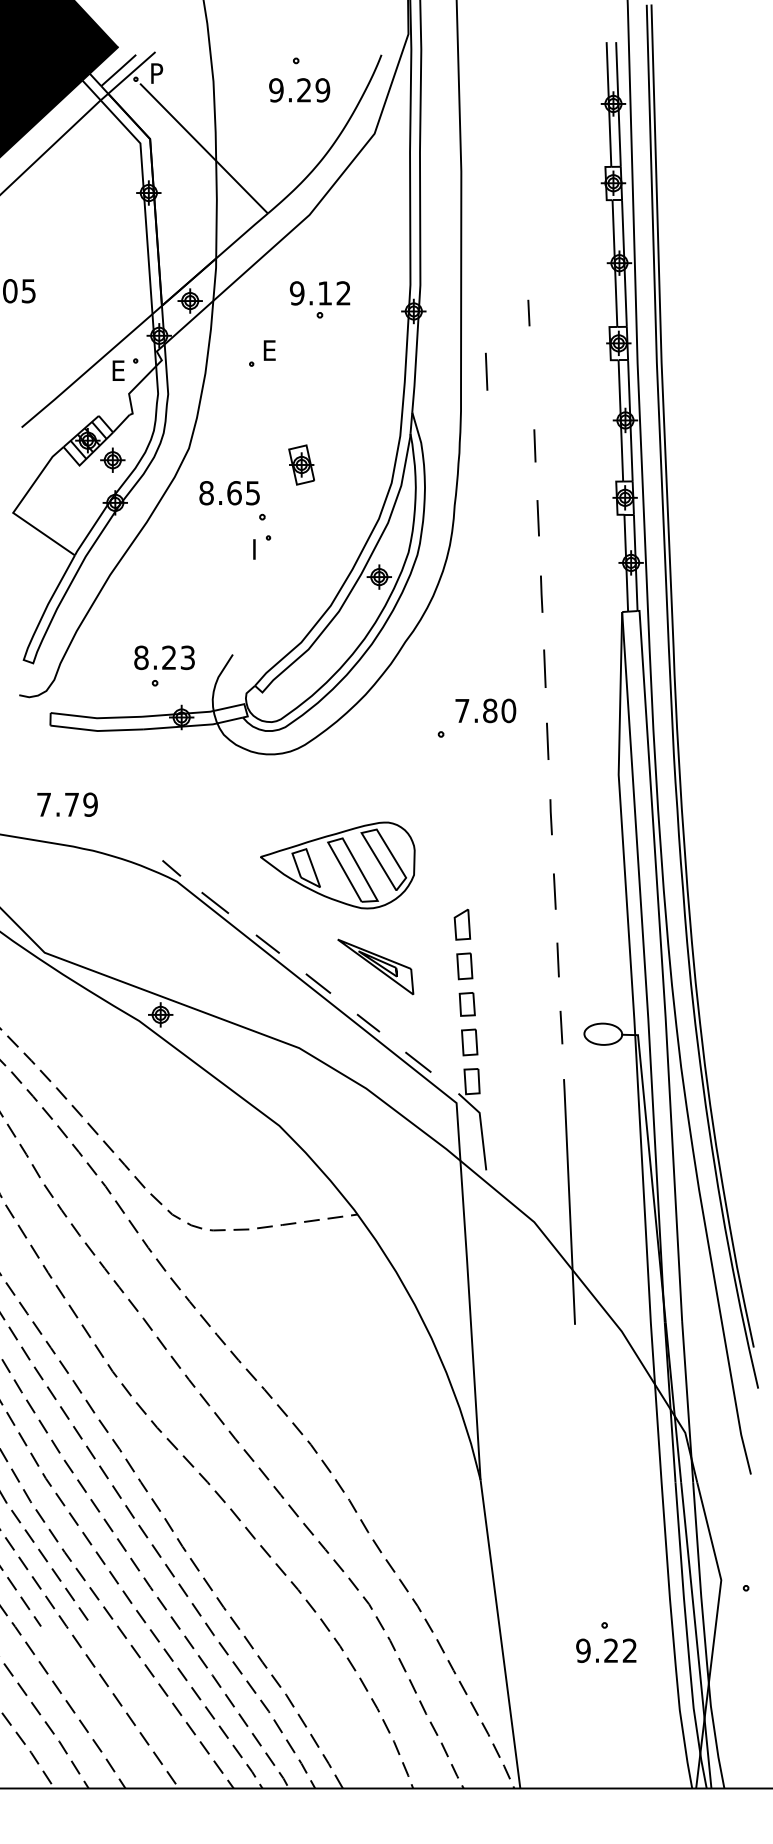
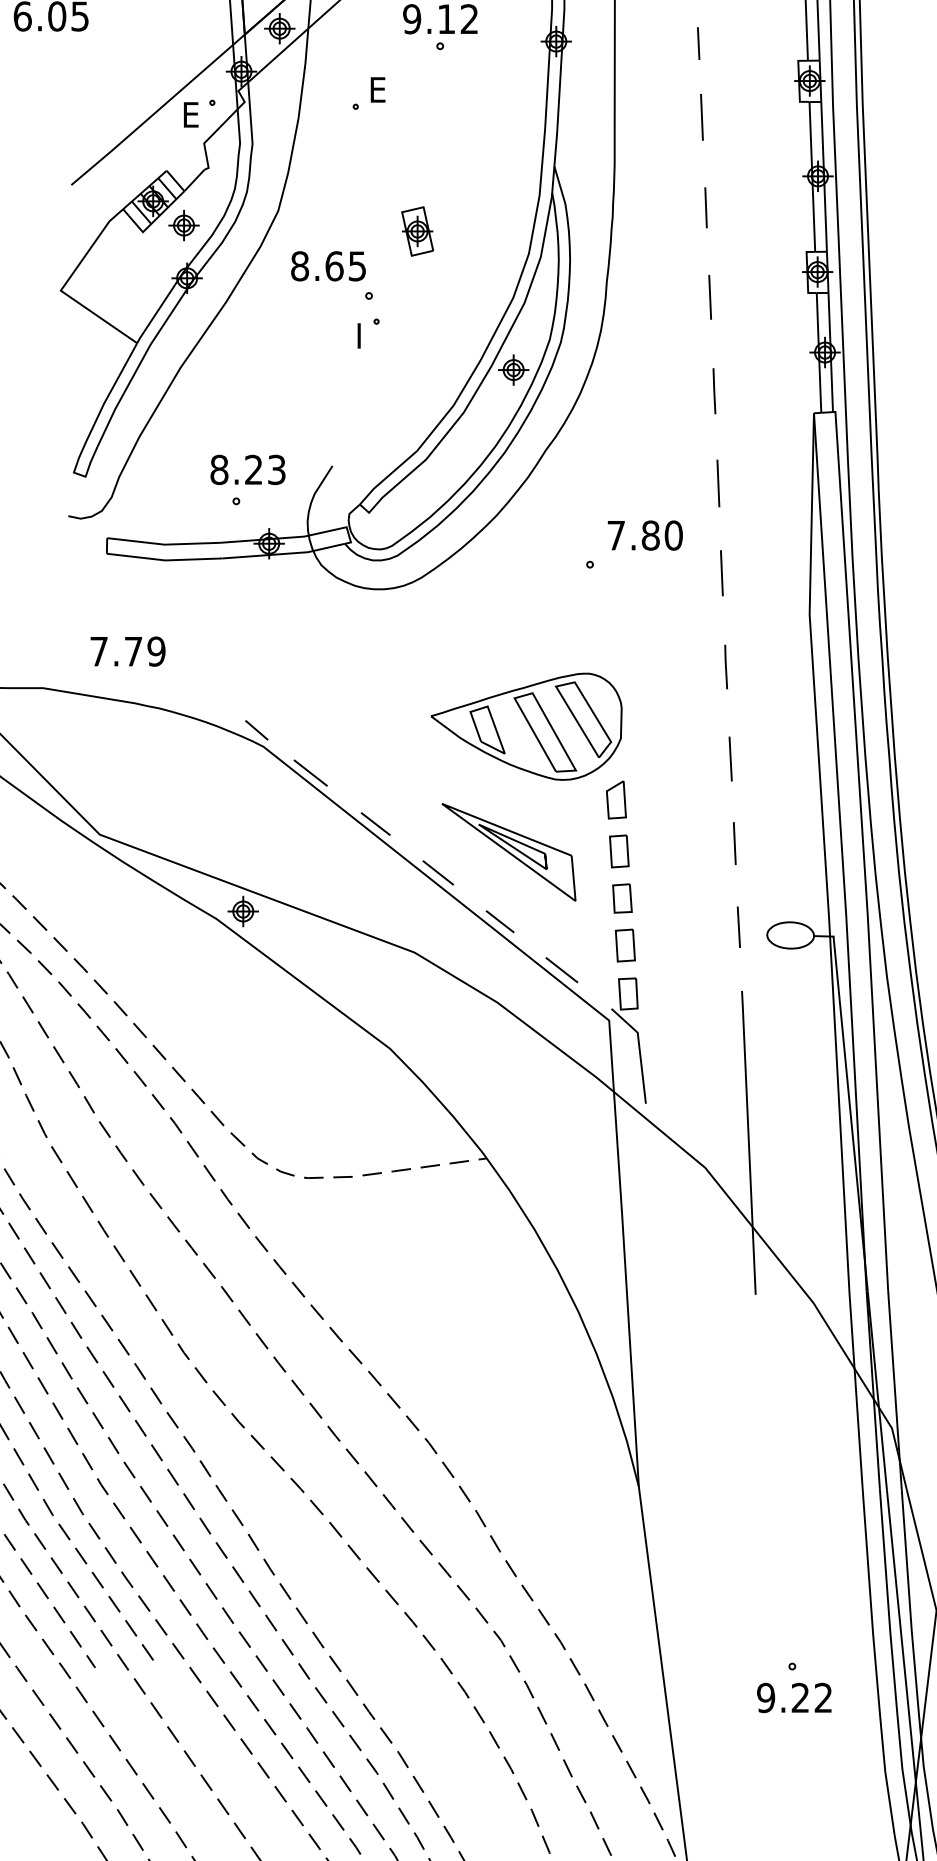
line: (486, 371) -> (701, 117), moved
part: (337, 865) -> (526, 726), moved
part: (375, 966) -> (508, 851), size x1.43

